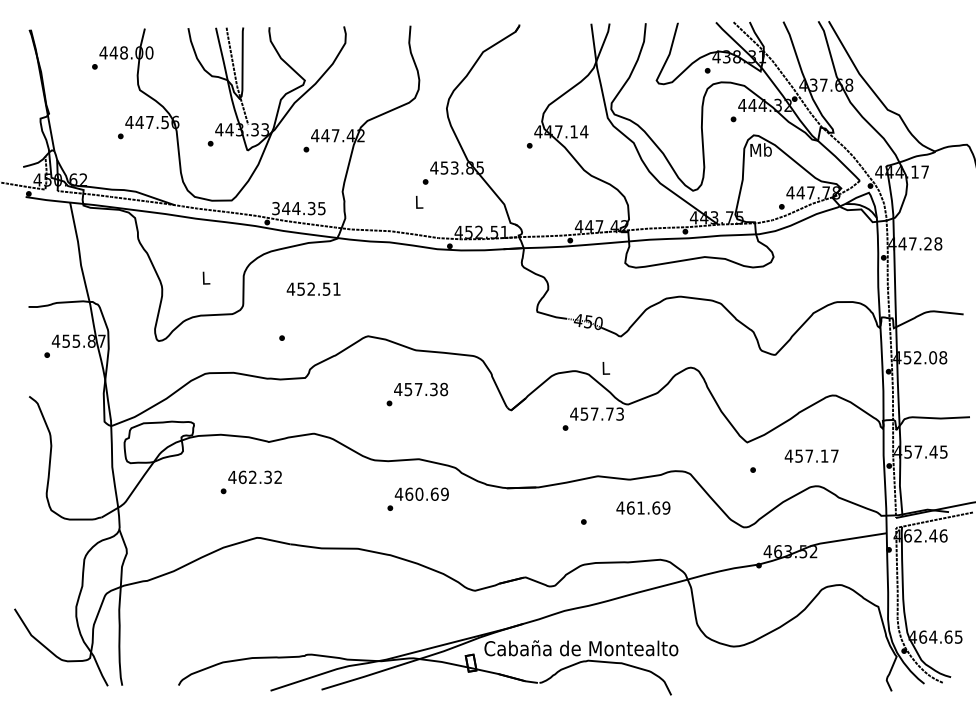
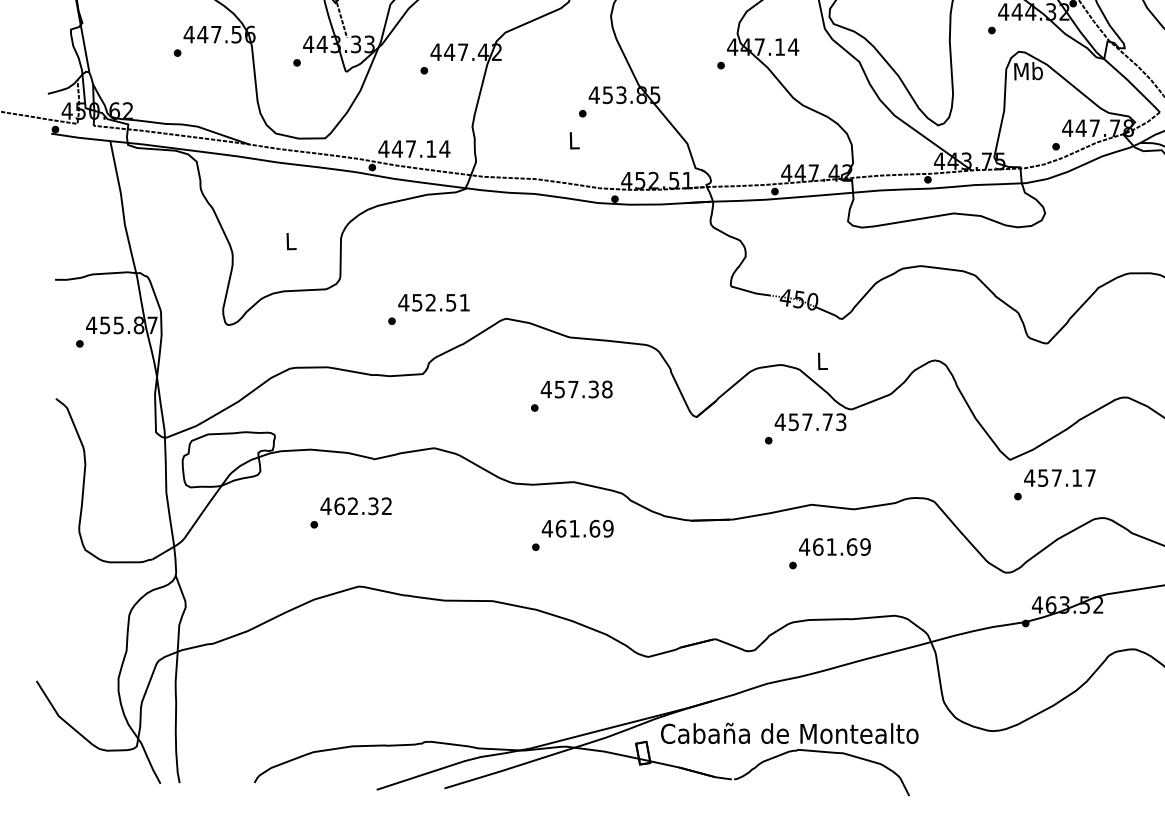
text: (298, 208) -> (413, 148), 344.35 -> 447.14
text: (313, 288) -> (433, 301), moved
text: (811, 455) -> (1059, 477), moved
text: (419, 493) -> (574, 527), 460.69 -> 461.69
text: (643, 507) -> (835, 546), moved

